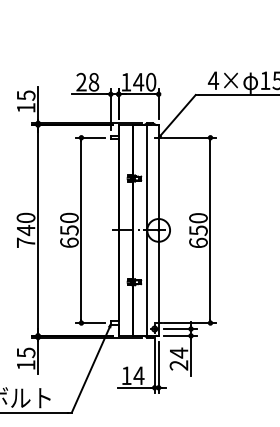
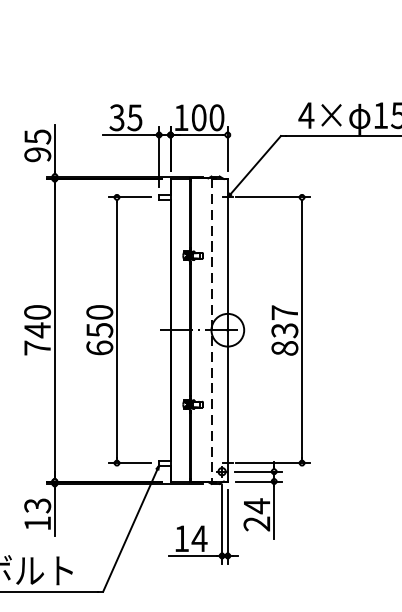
text: (138, 81) -> (198, 116), 140 -> 100
text: (87, 82) -> (125, 118), 28 -> 35
text: (25, 108) -> (36, 155), 15 -> 95
line: (147, 230) -> (211, 330), solid -> dashed
text: (198, 230) -> (284, 330), 650 -> 837
text: (25, 352) -> (36, 505), 15 -> 13

